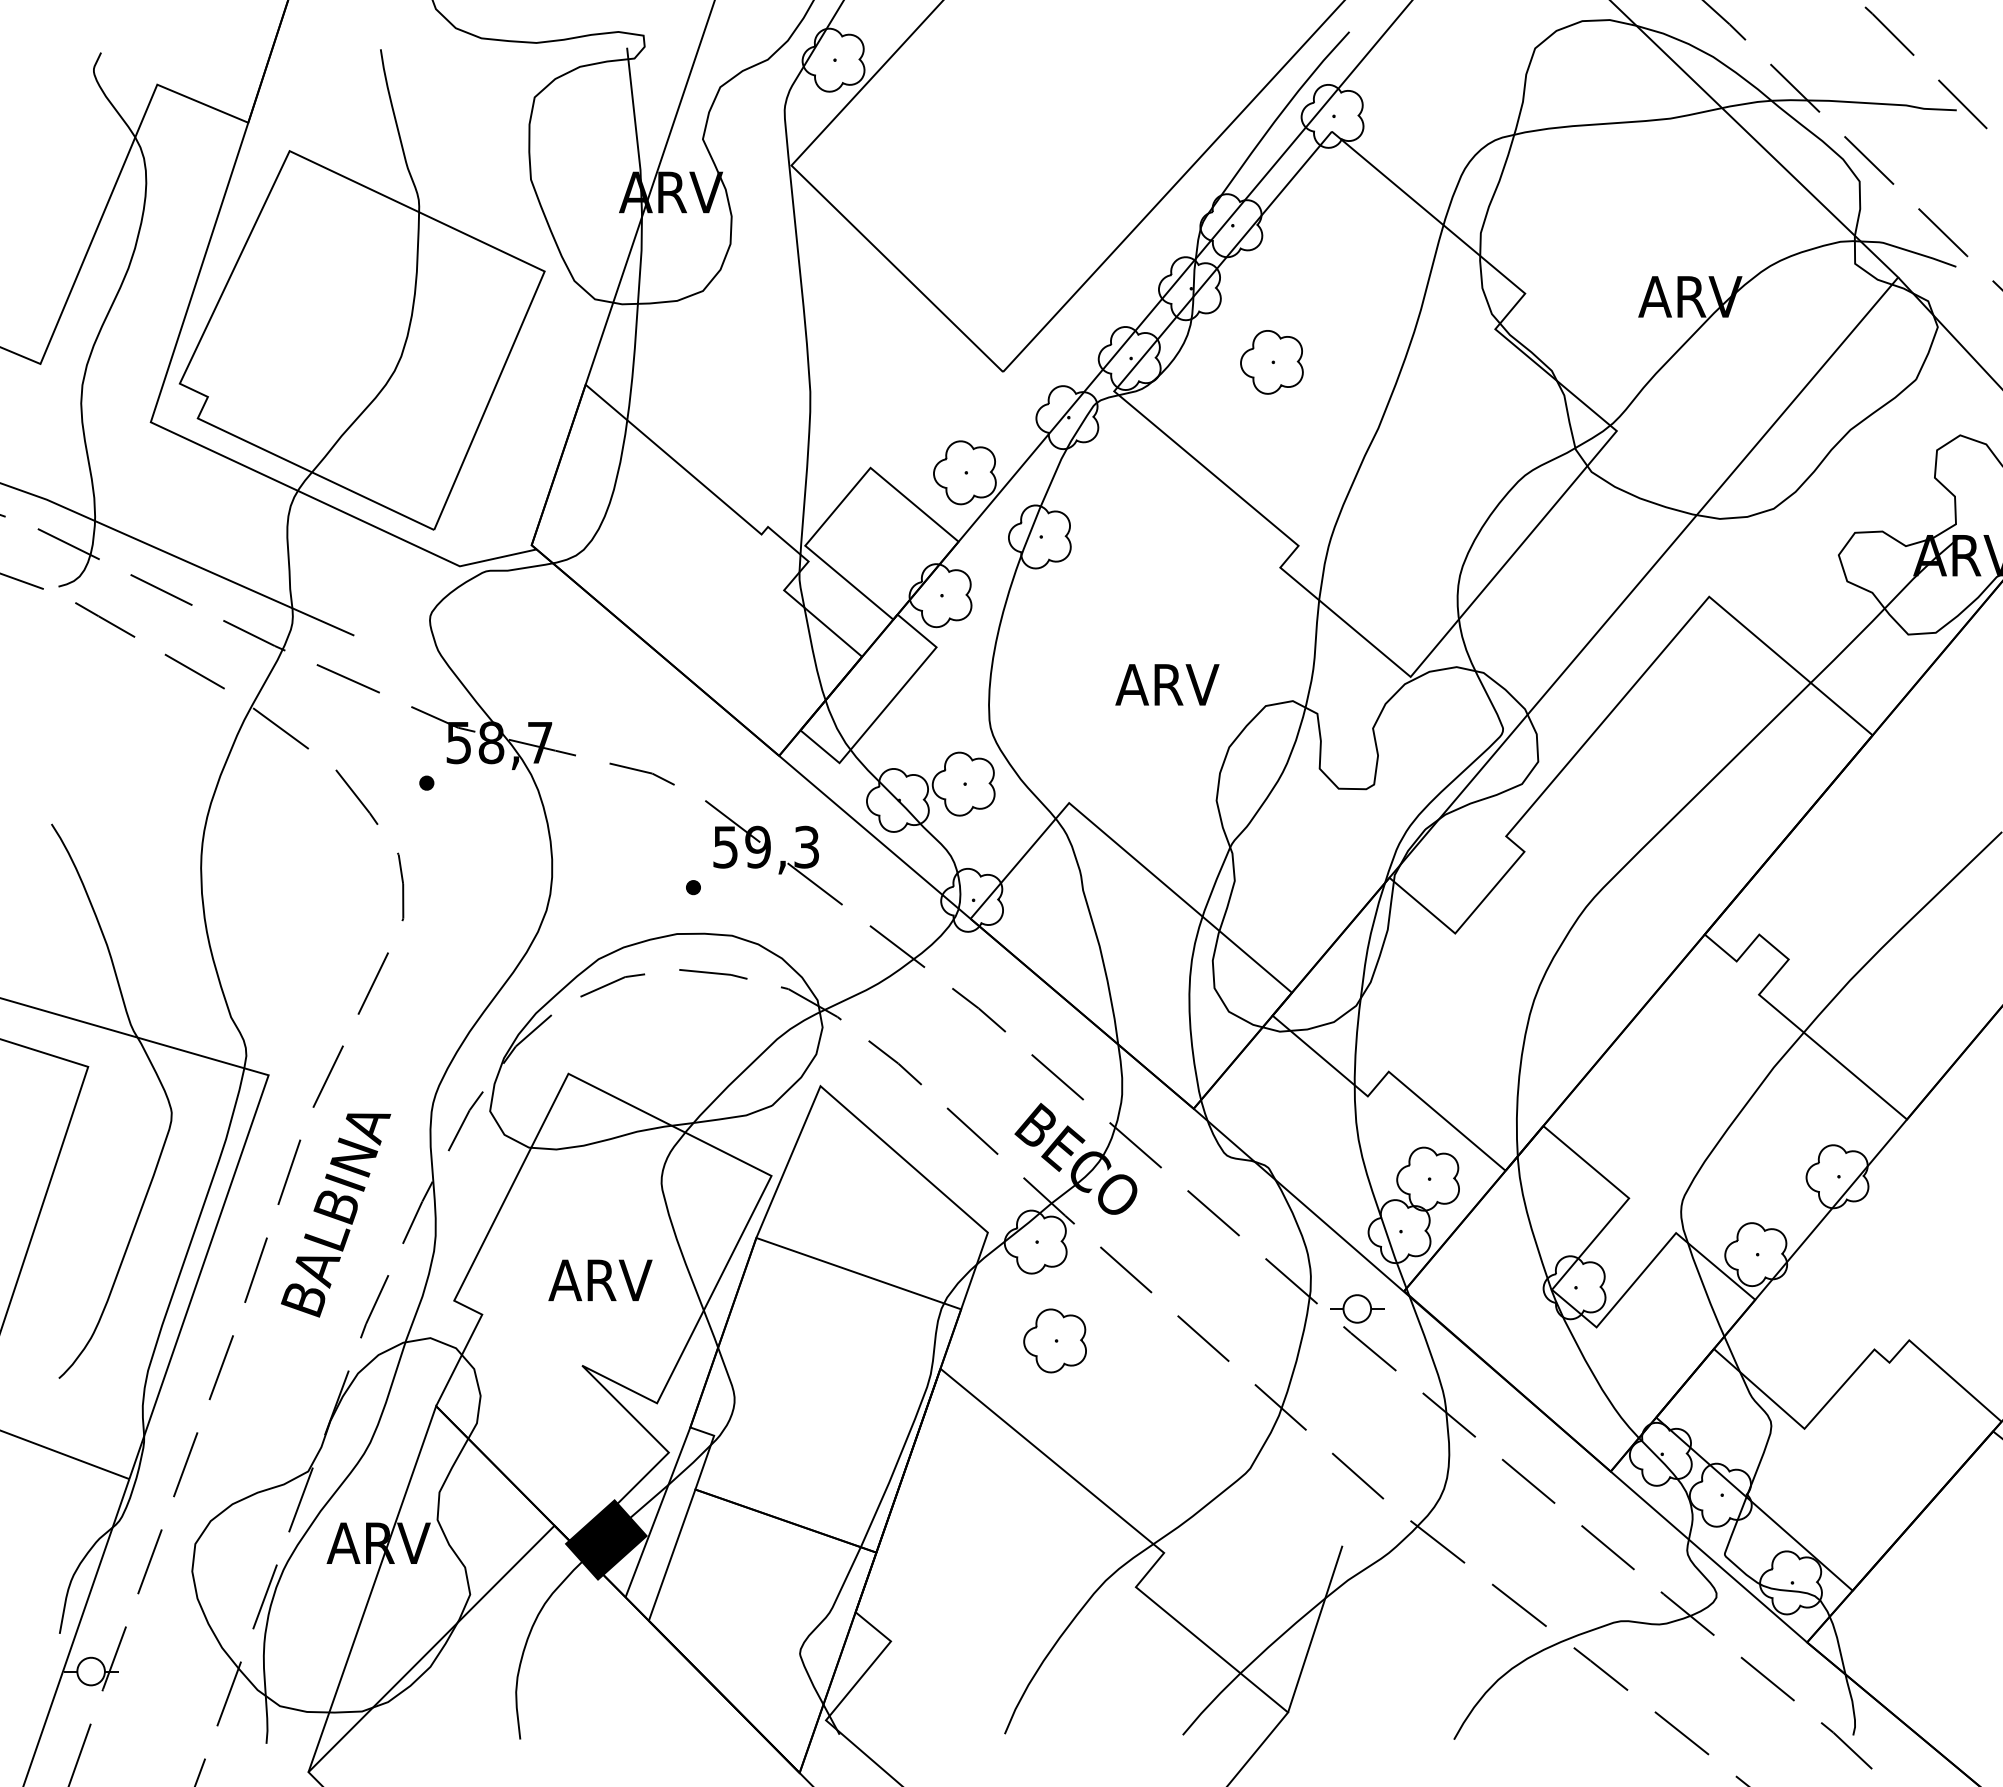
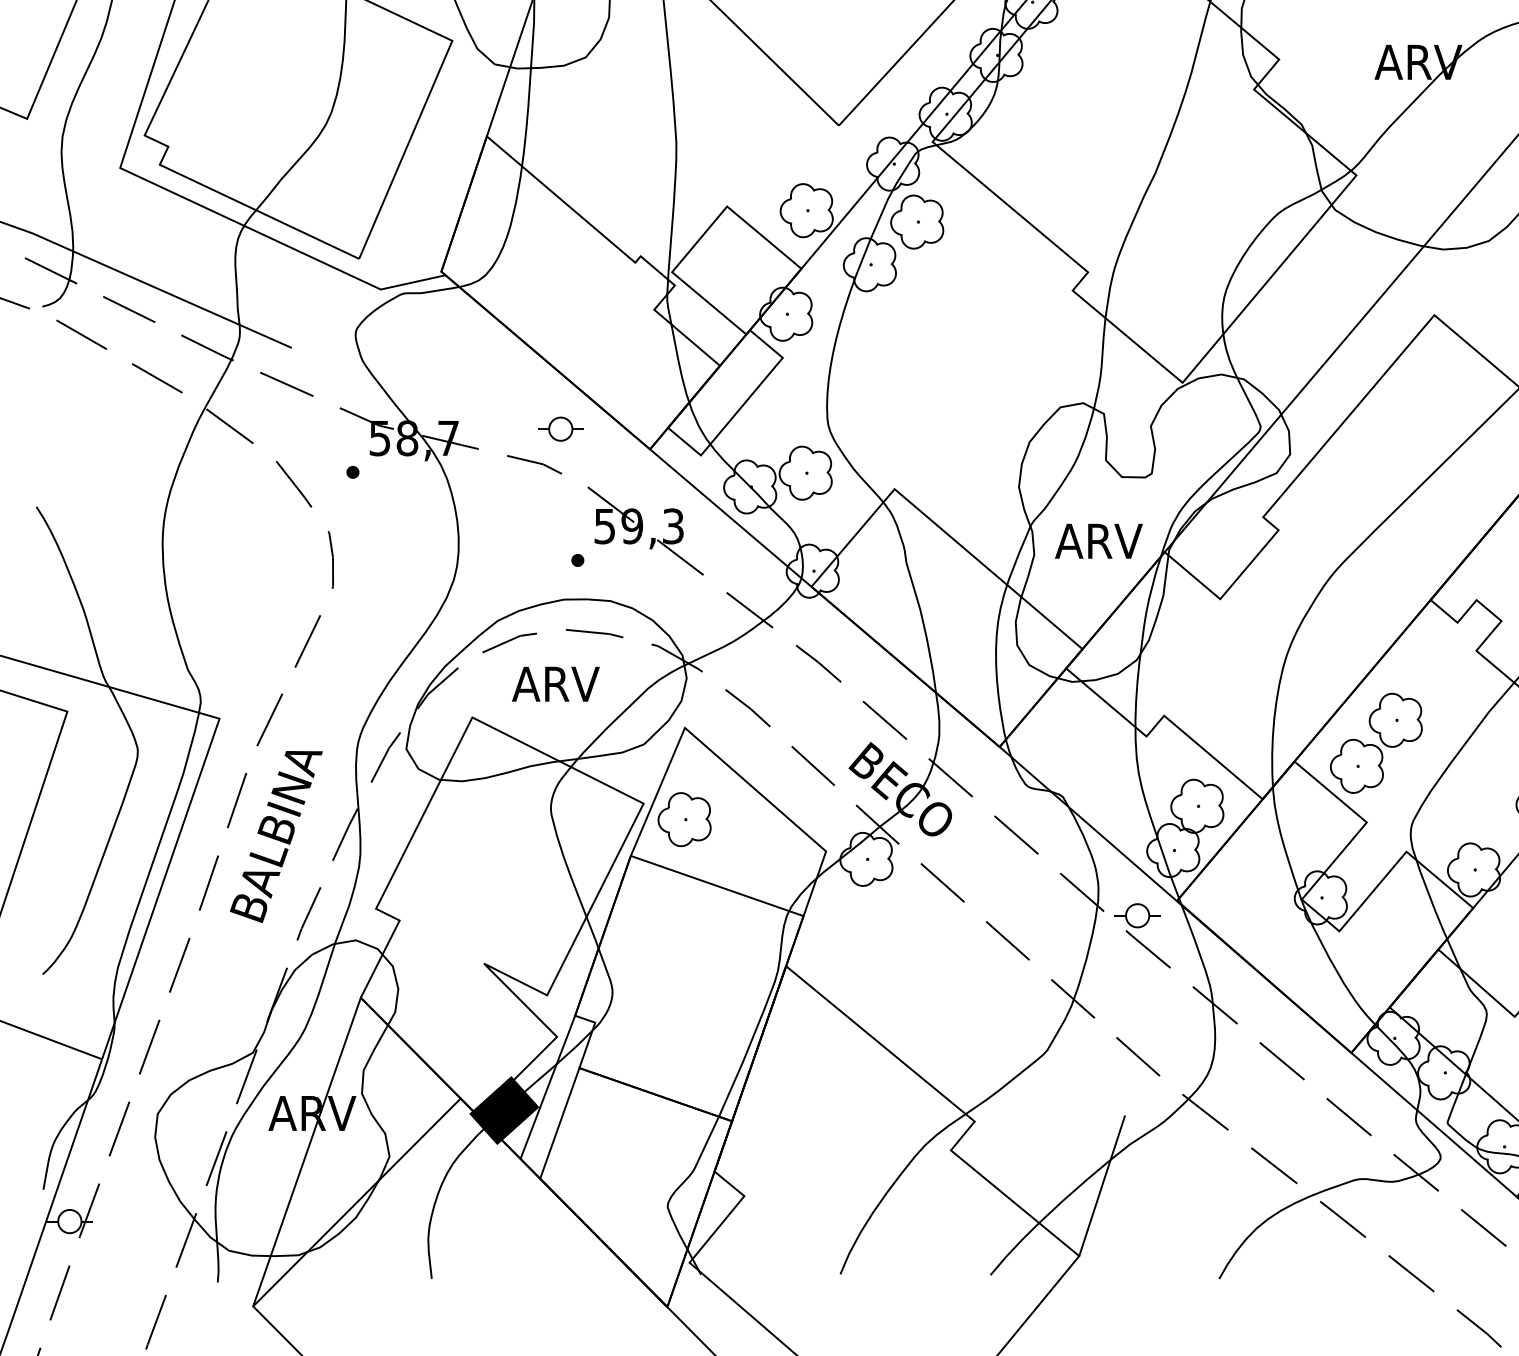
part: (1271, 362) -> (916, 222), moved
text: (1167, 684) -> (1099, 540), moved
part: (673, 731) -> (560, 428), added
part: (1640, 1104) -> (1376, 743), added
text: (600, 1279) -> (555, 683), moved
part: (1054, 1340) -> (684, 819), moved

